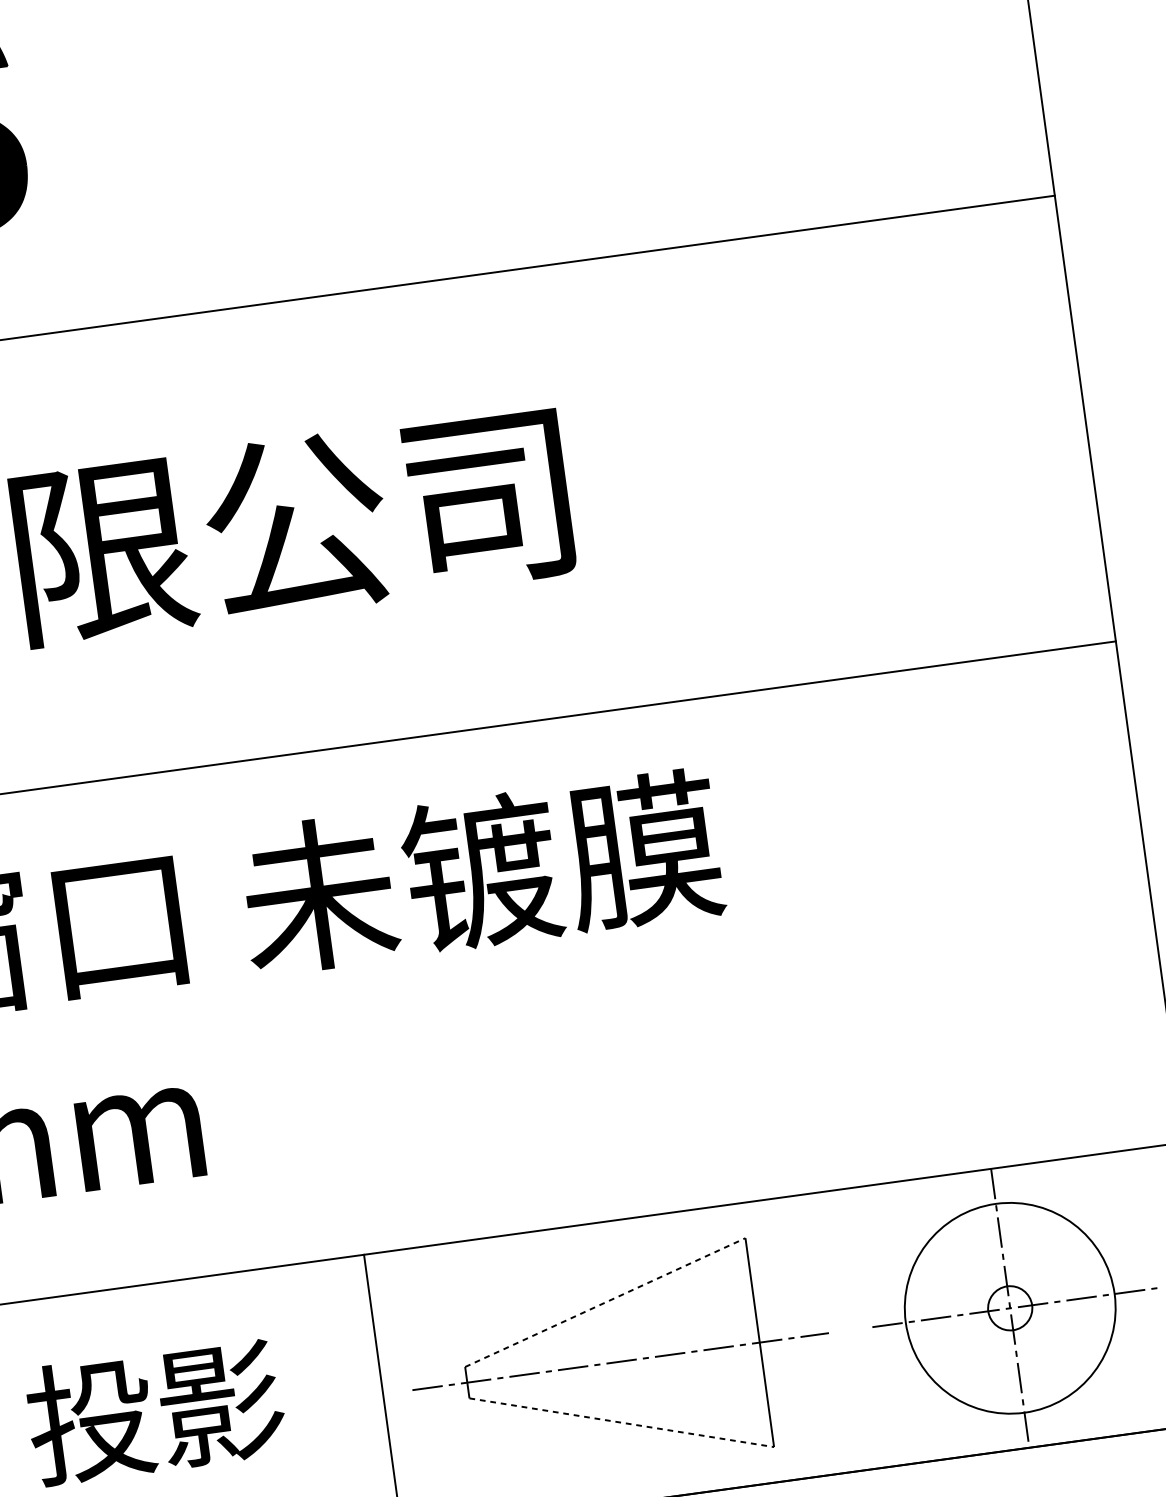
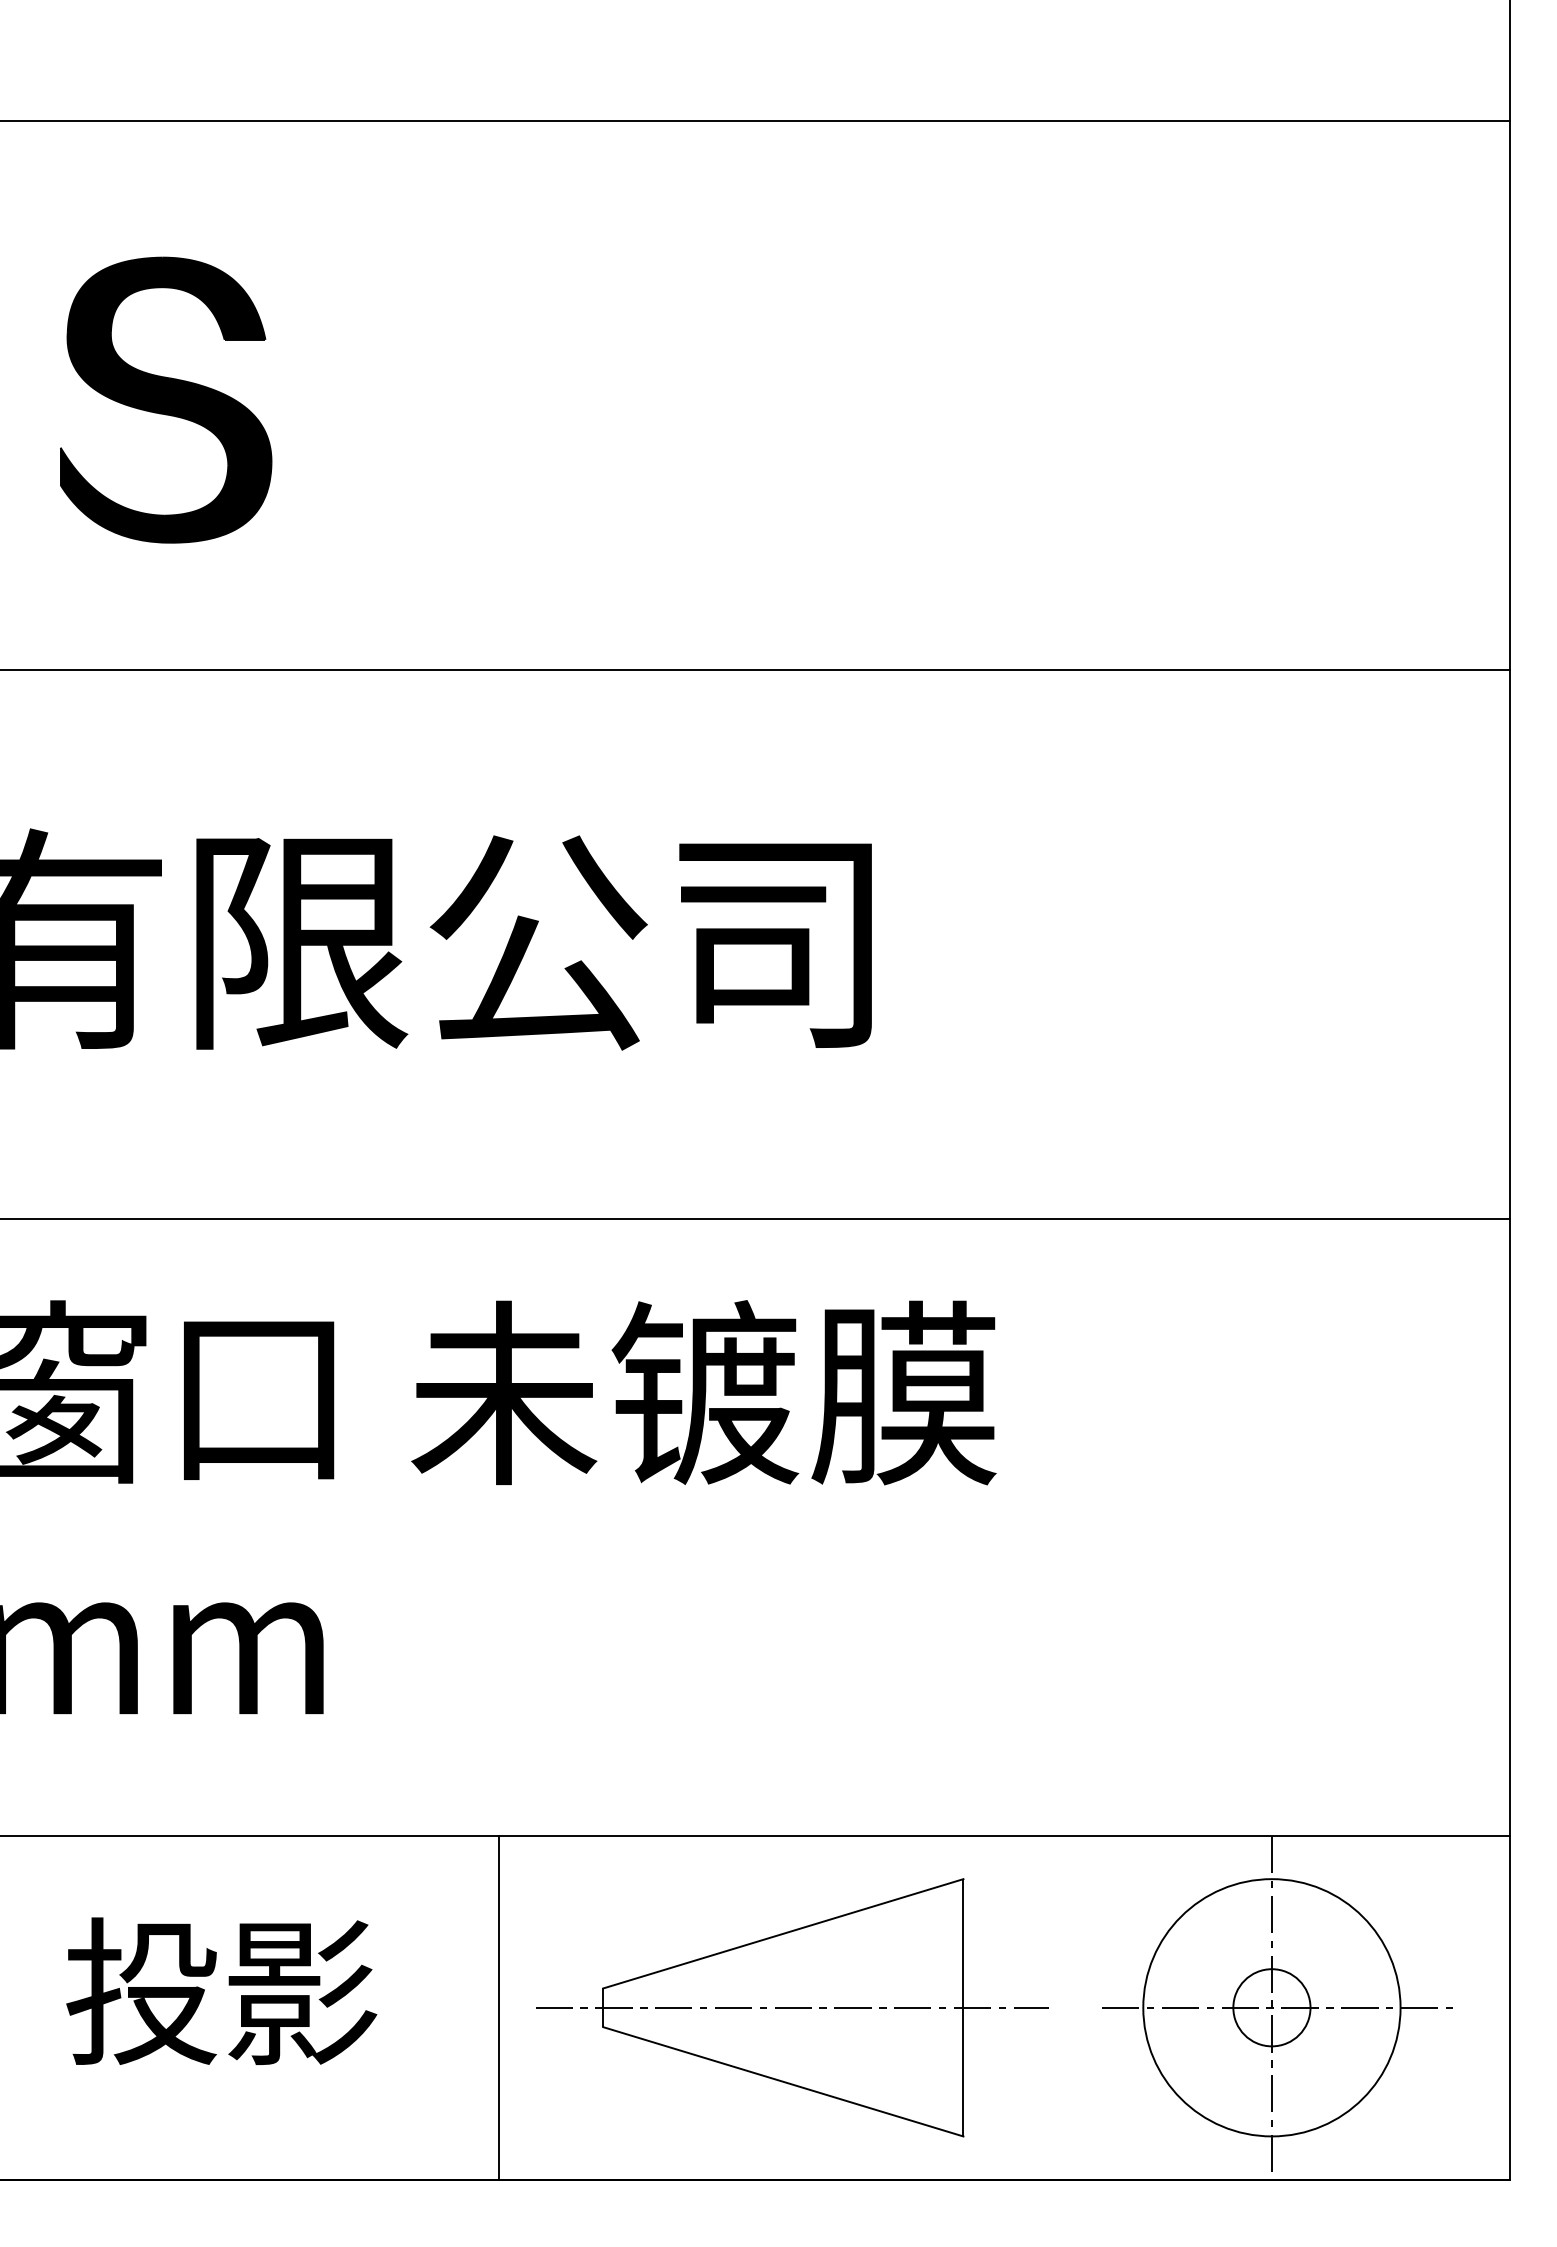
line: (605, 1302) -> (783, 1933), dashed -> solid
circle: (1009, 1308) -> (1271, 2007), size x1.43
line: (621, 1422) -> (783, 2081), dashed -> solid

